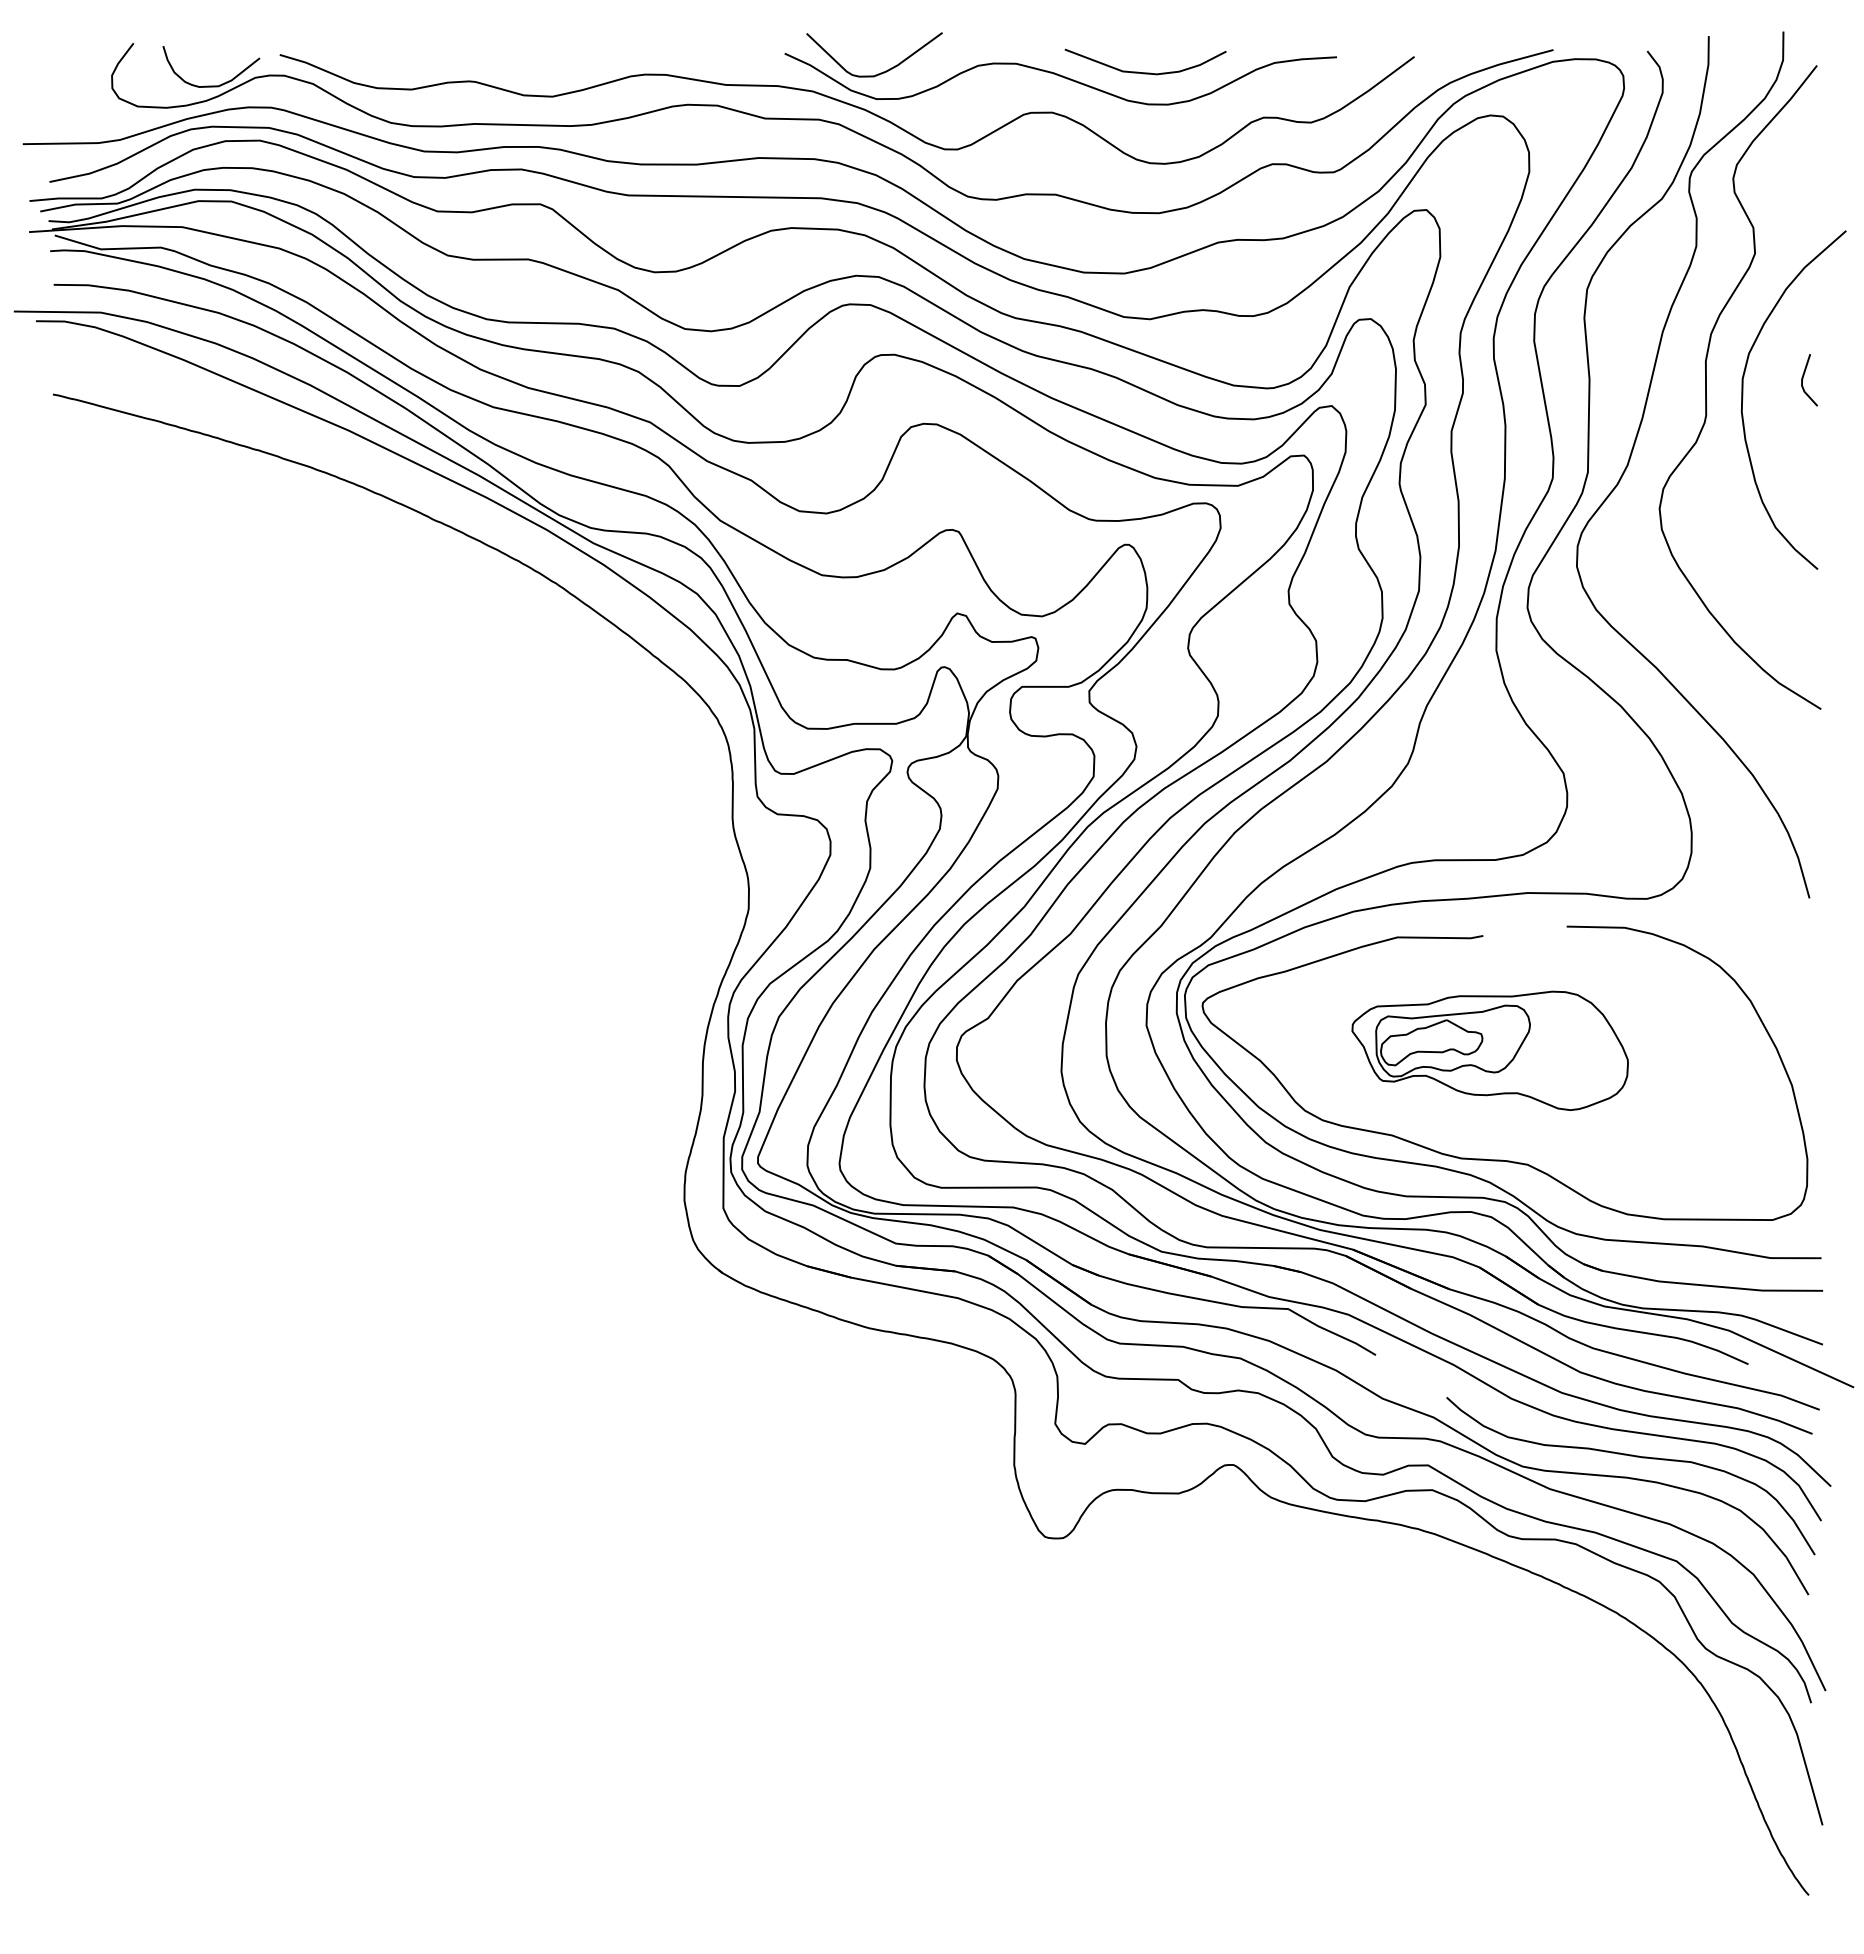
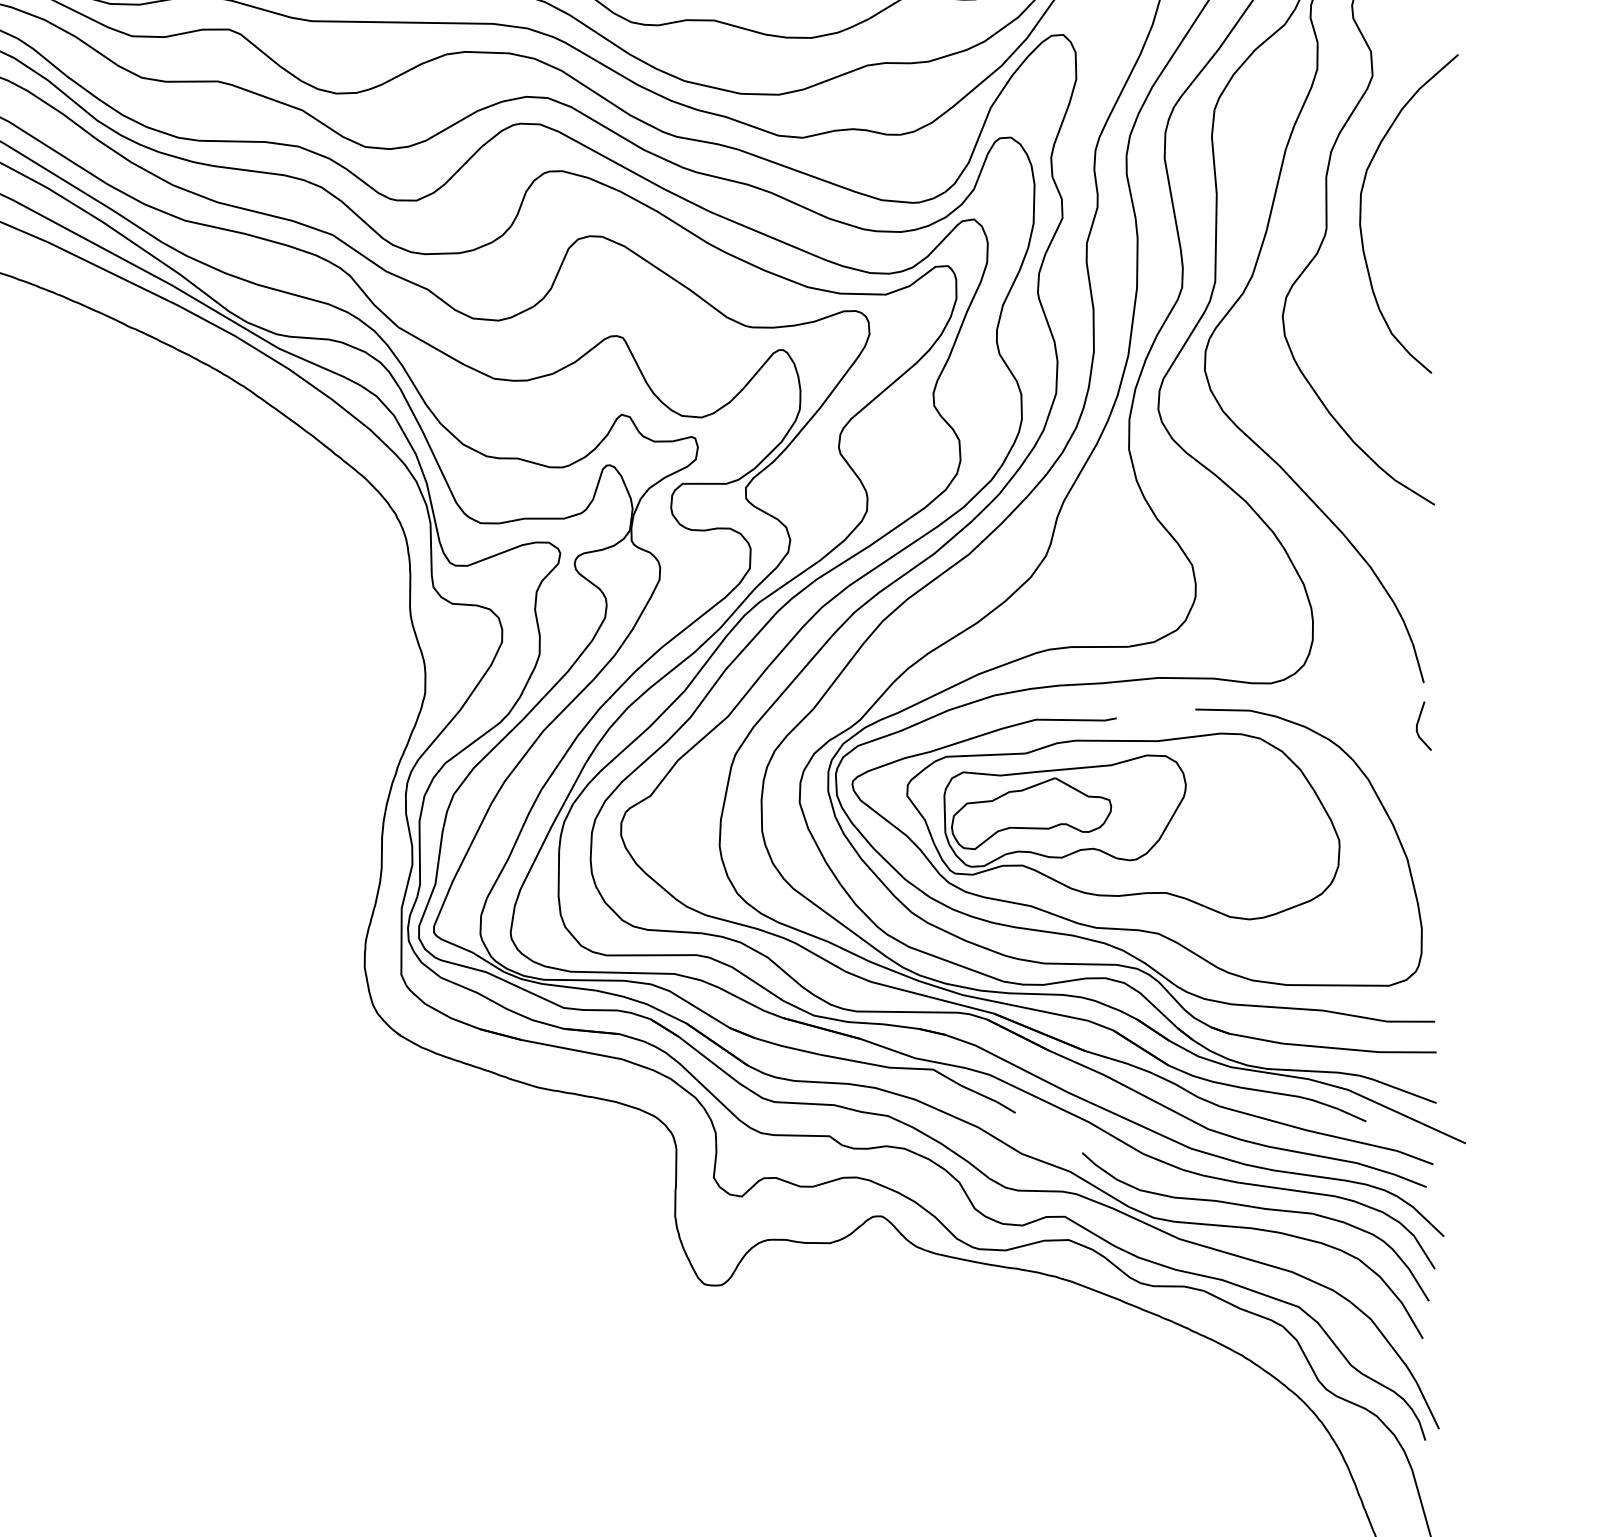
line: (1803, 378) -> (1418, 724), moved
part: (1489, 1050) -> (1122, 826), size x1.67

